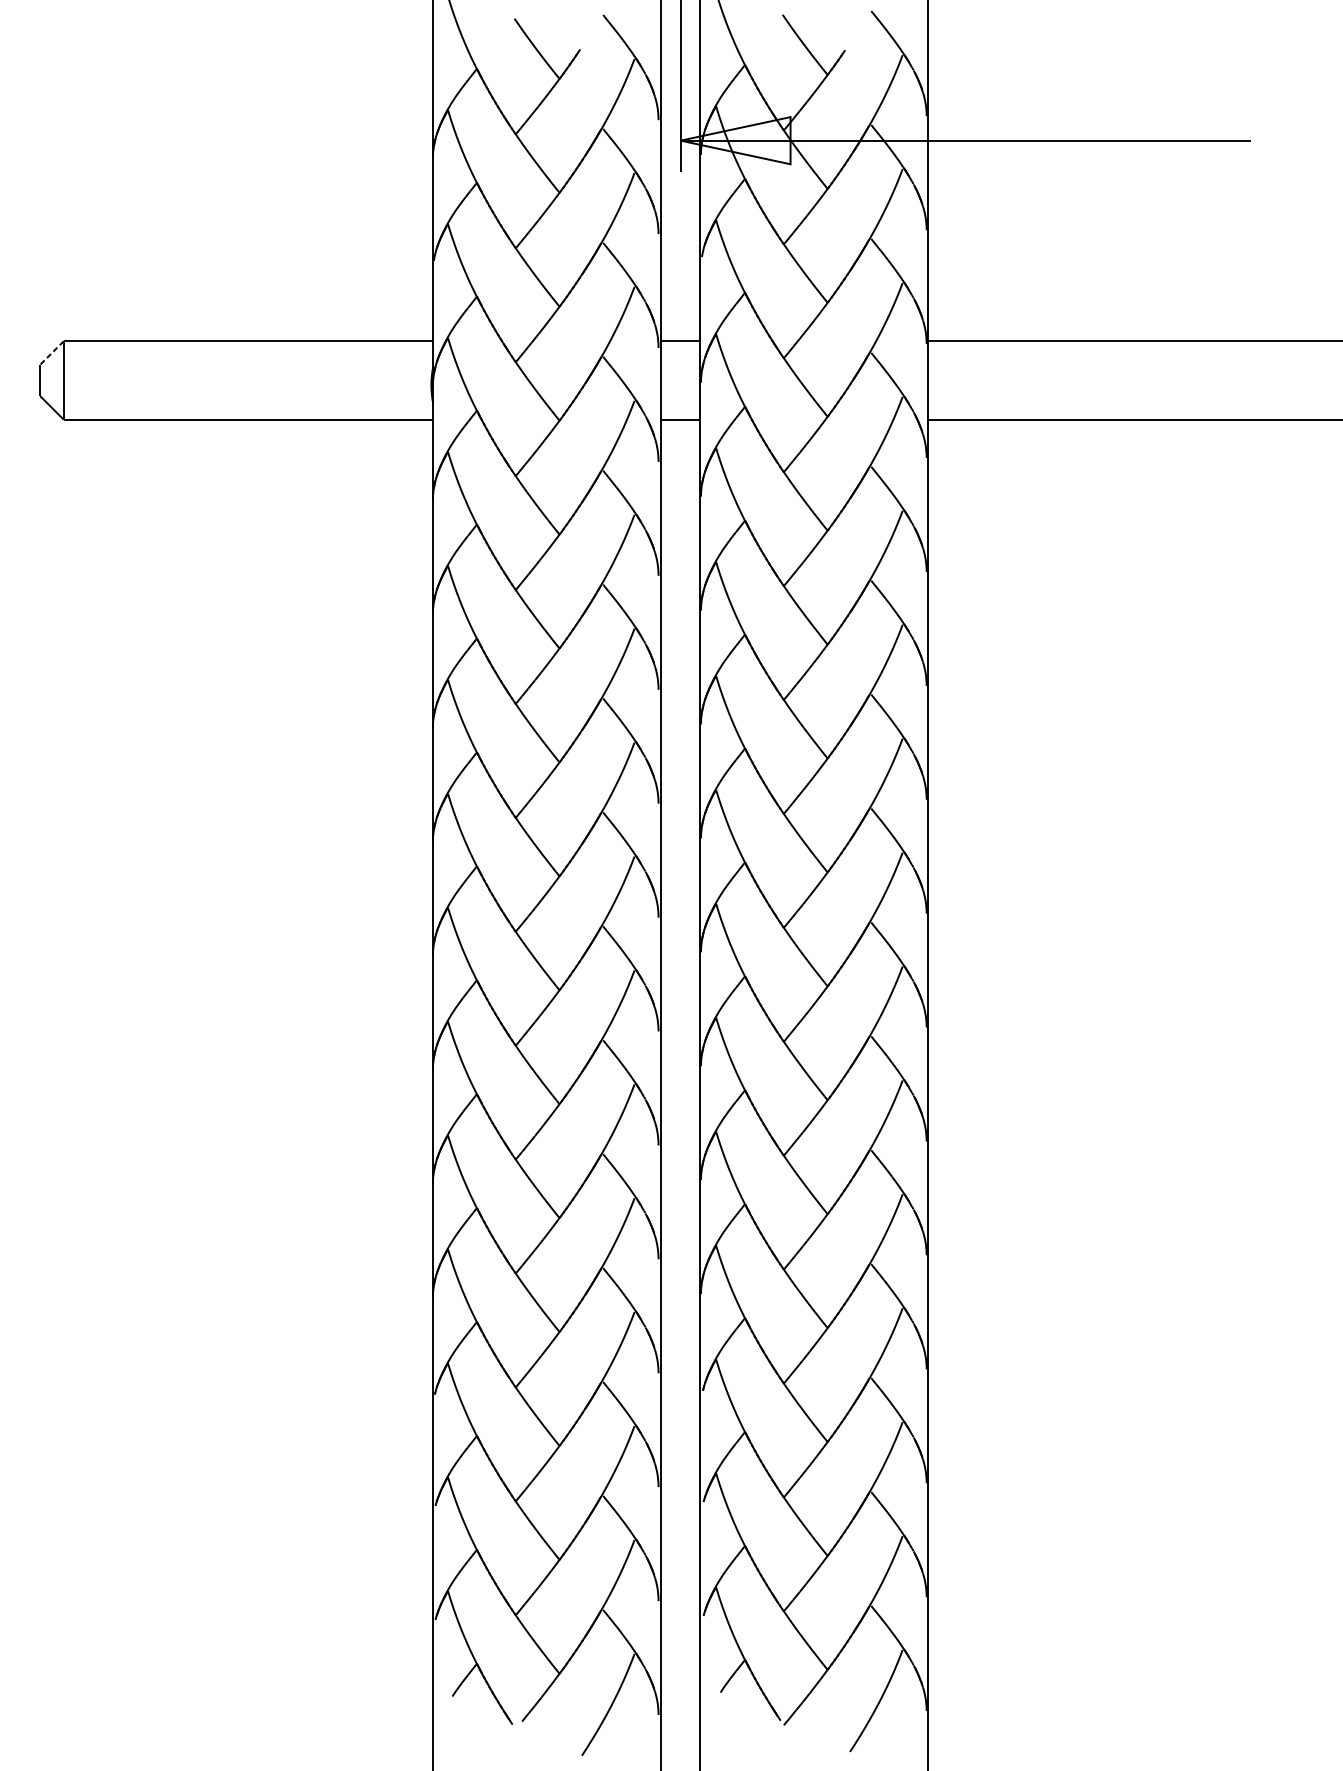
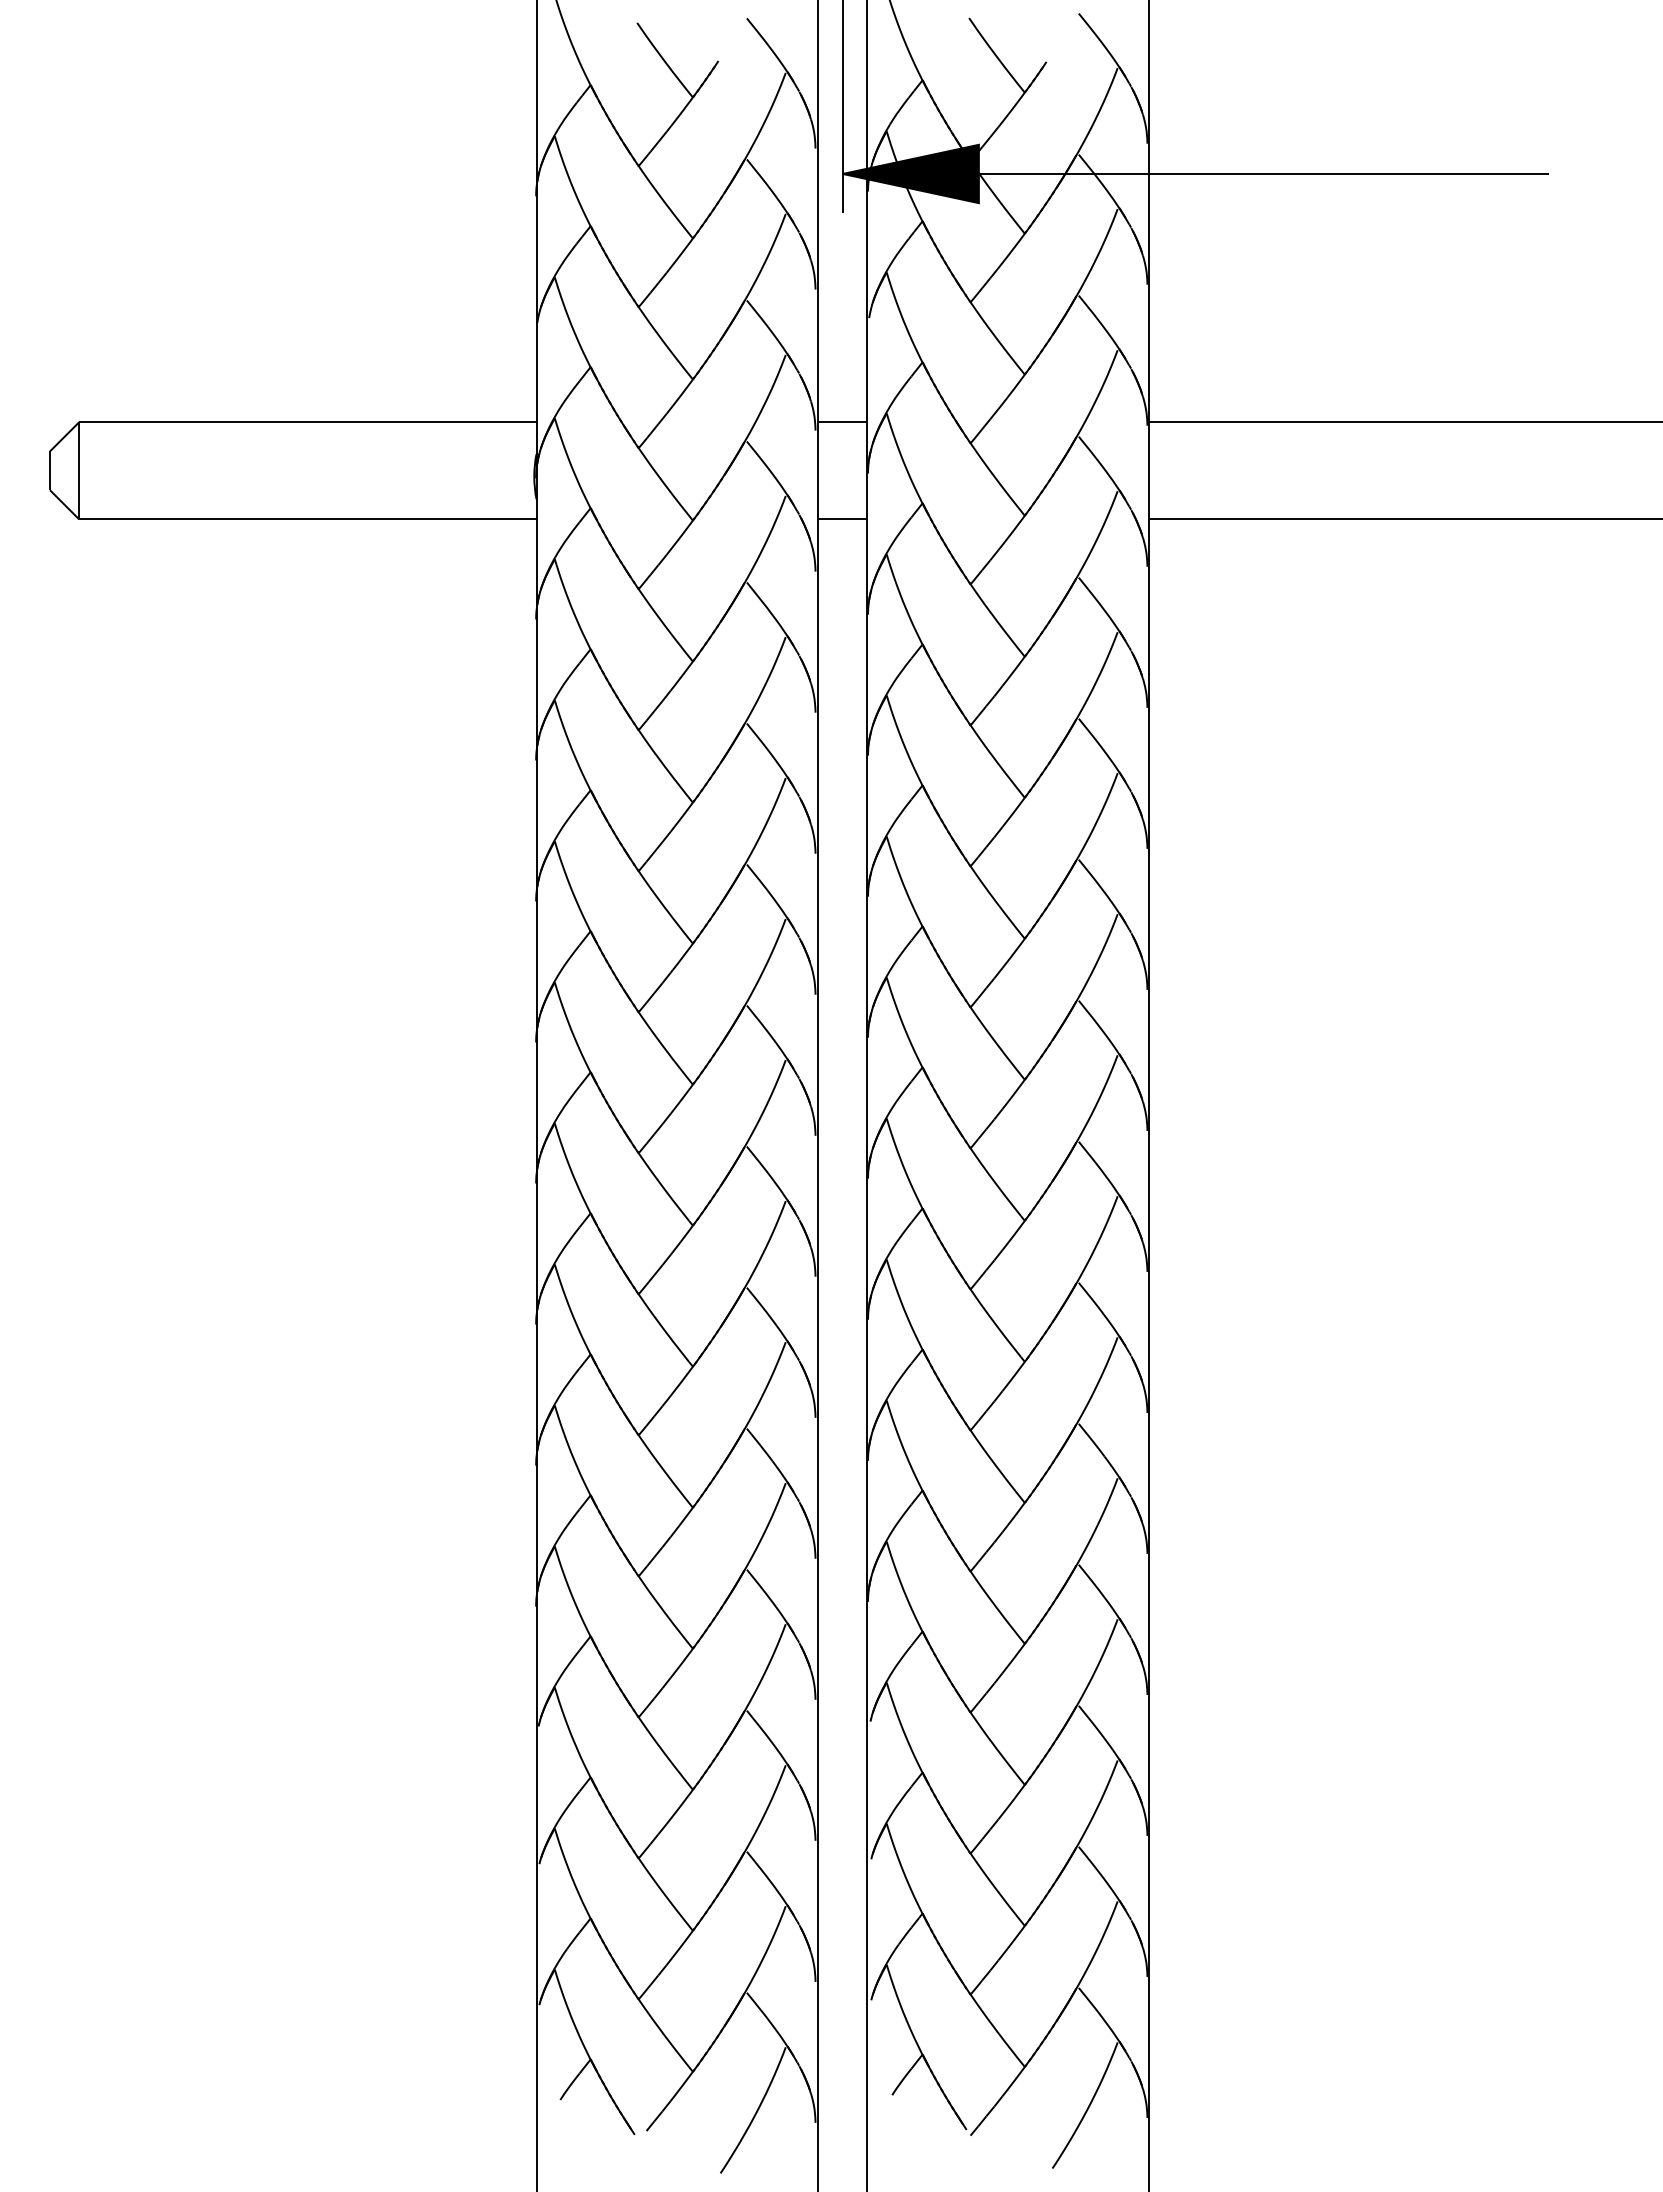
fill: (735, 140) -> (910, 173), added
line: (51, 352) -> (64, 436), dashed -> solid

